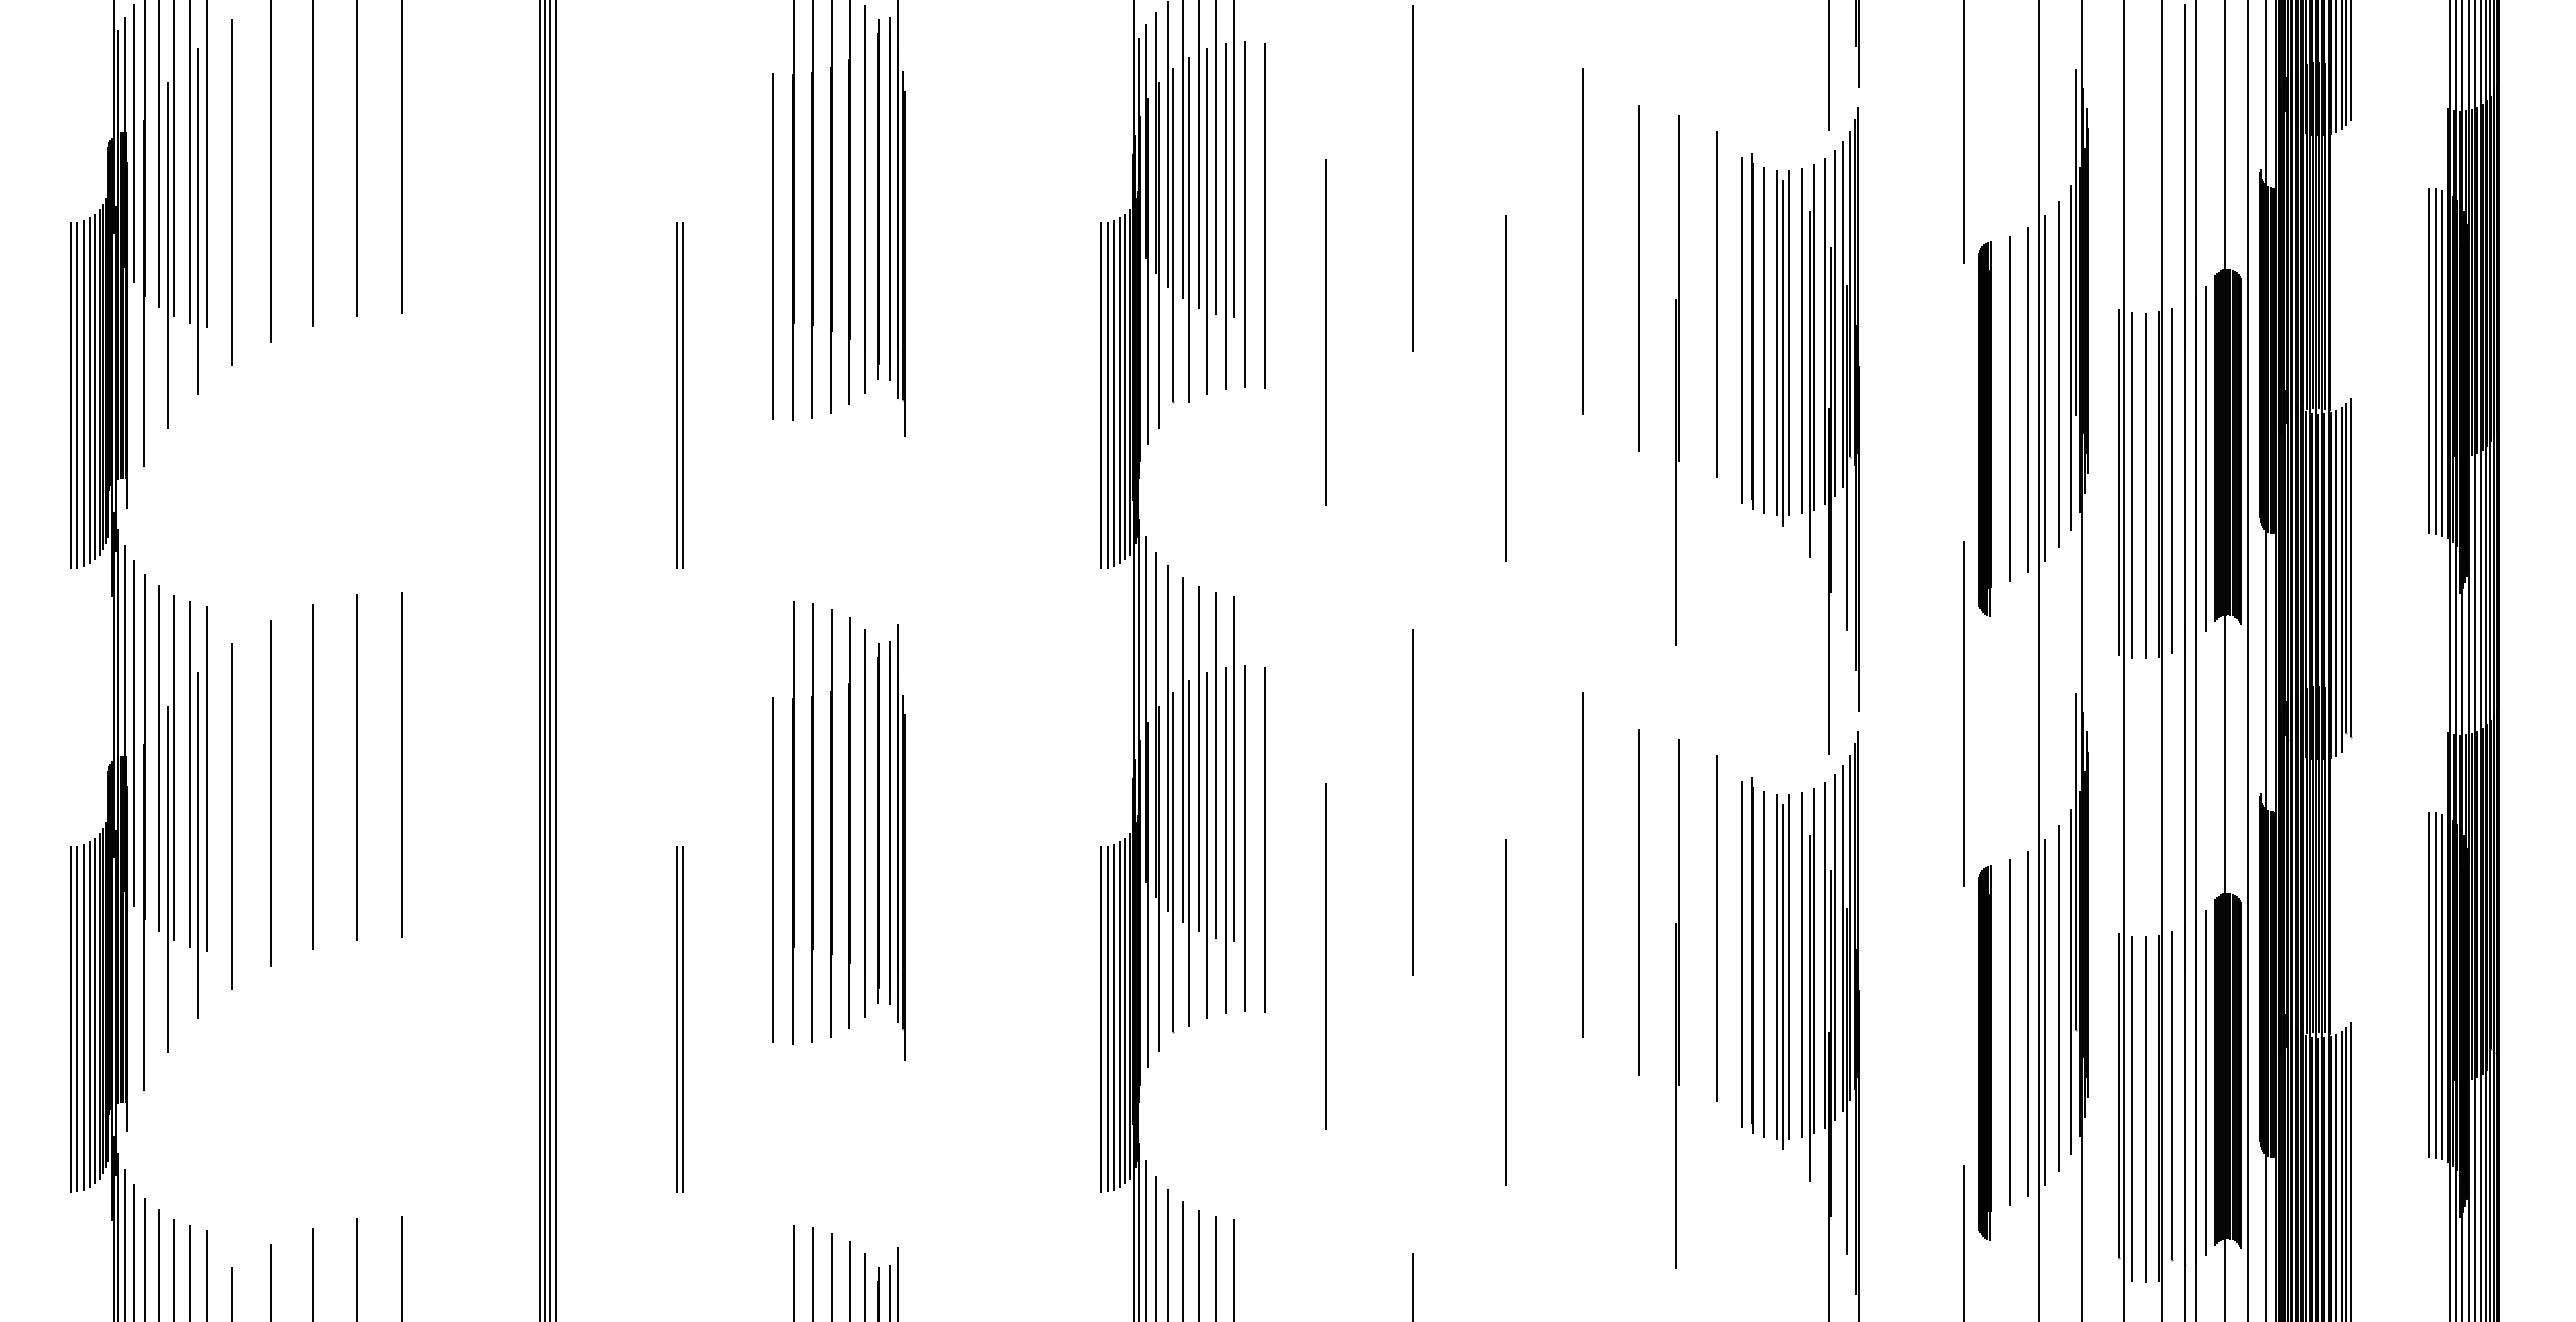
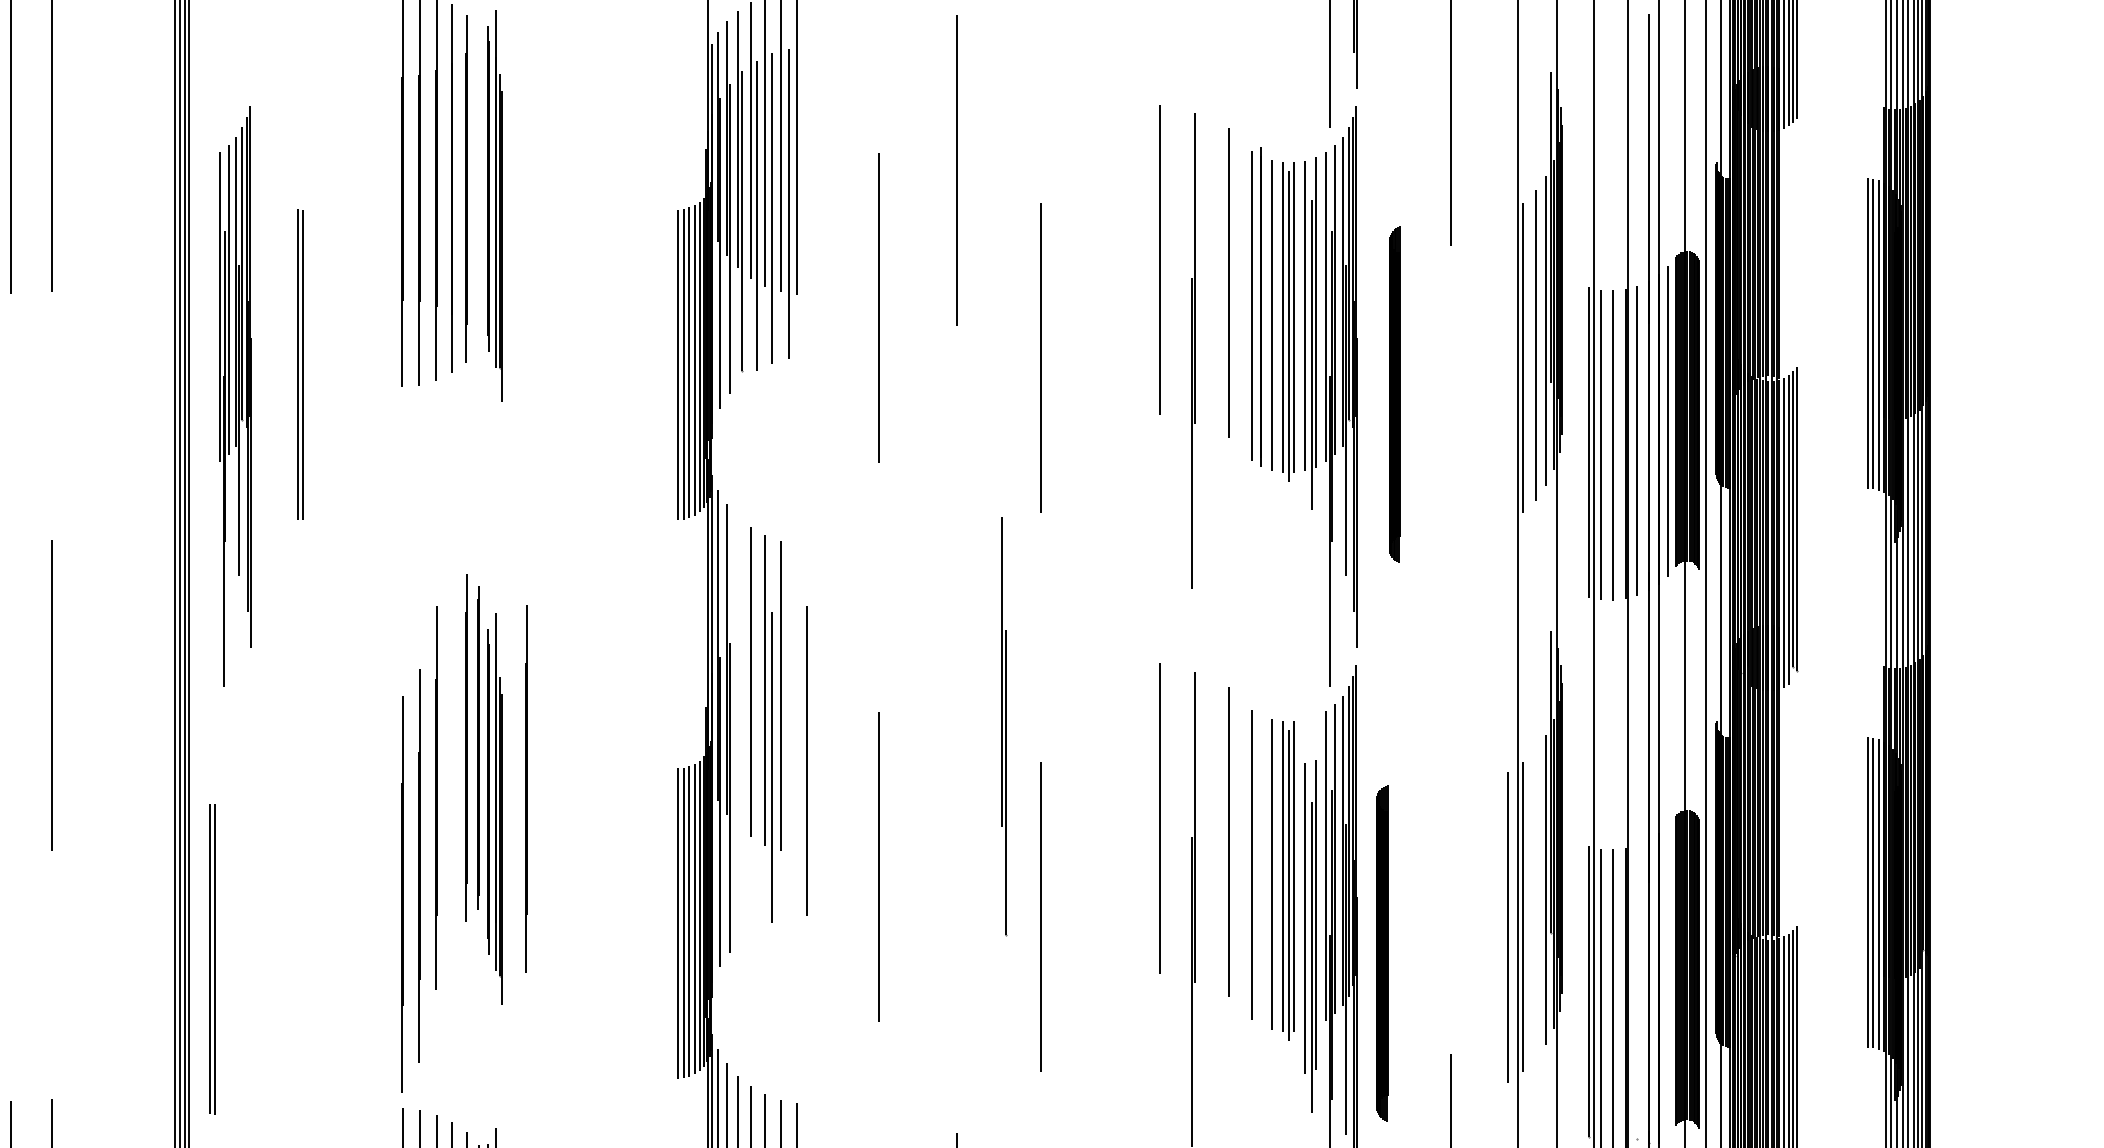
line: (878, 199) -> (478, 188), removed
line: (1245, 214) -> (807, 202), removed
line: (1264, 215) -> (824, 203), removed
line: (1582, 241) -> (1109, 226), removed
line: (773, 245) -> (384, 230), removed
line: (2027, 399) -> (1507, 368), removed
line: (2009, 408) -> (1491, 376), removed
part: (1984, 428) -> (1394, 394), moved
part: (606, 430) -> (234, 395), added
line: (1963, 713) -> (1450, 649), removed
line: (357, 767) -> (11, 697), removed
line: (1234, 768) -> (797, 698), removed
part: (1170, 799) -> (1003, 726), moved
line: (1412, 802) -> (956, 729), removed
line: (793, 822) -> (402, 893), moved
line: (812, 822) -> (419, 865), moved
line: (849, 822) -> (526, 788), moved
line: (831, 823) -> (436, 798), moved
line: (1225, 839) -> (789, 762), removed
line: (1264, 839) -> (824, 762), removed
part: (897, 842) -> (495, 808), moved
line: (1189, 853) -> (757, 774), removed
line: (1582, 864) -> (1109, 784), removed
line: (773, 869) -> (384, 789), removed
line: (1752, 955) -> (1261, 866), removed
part: (1807, 984) -> (1310, 936), moved
line: (2058, 998) -> (1535, 904), removed
part: (679, 1019) -> (212, 959), moved
line: (2009, 1032) -> (1491, 935), removed
part: (1984, 1052) -> (1382, 953), moved
line: (2206, 1082) -> (1668, 979), removed
line: (2172, 1095) -> (1637, 991), removed

